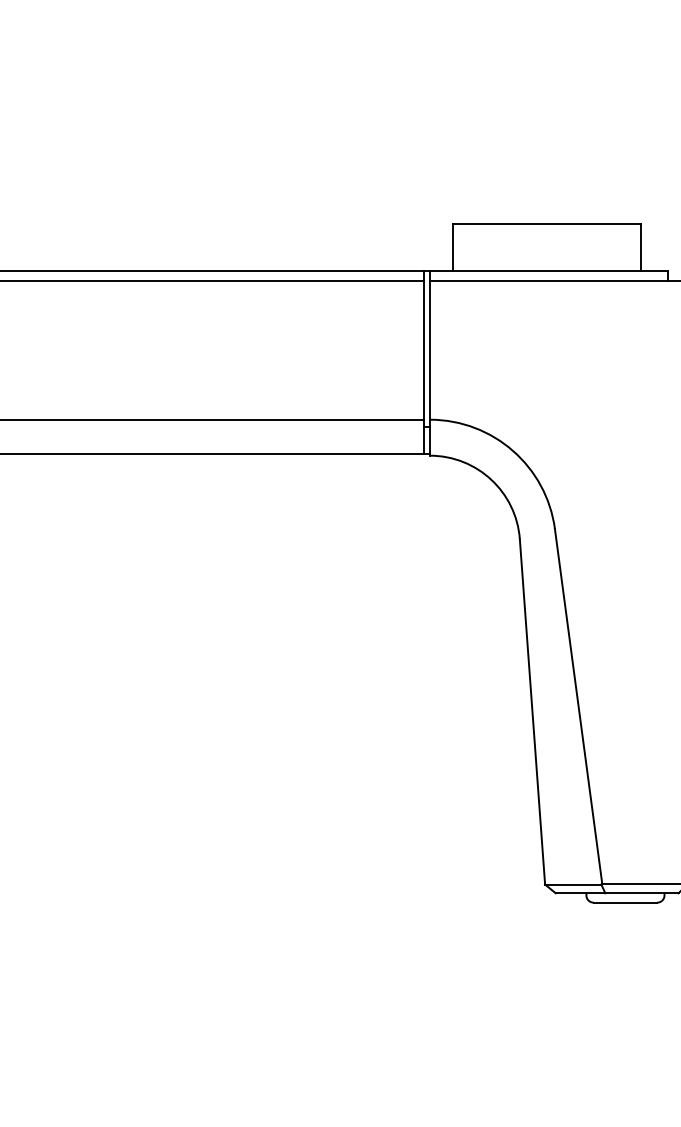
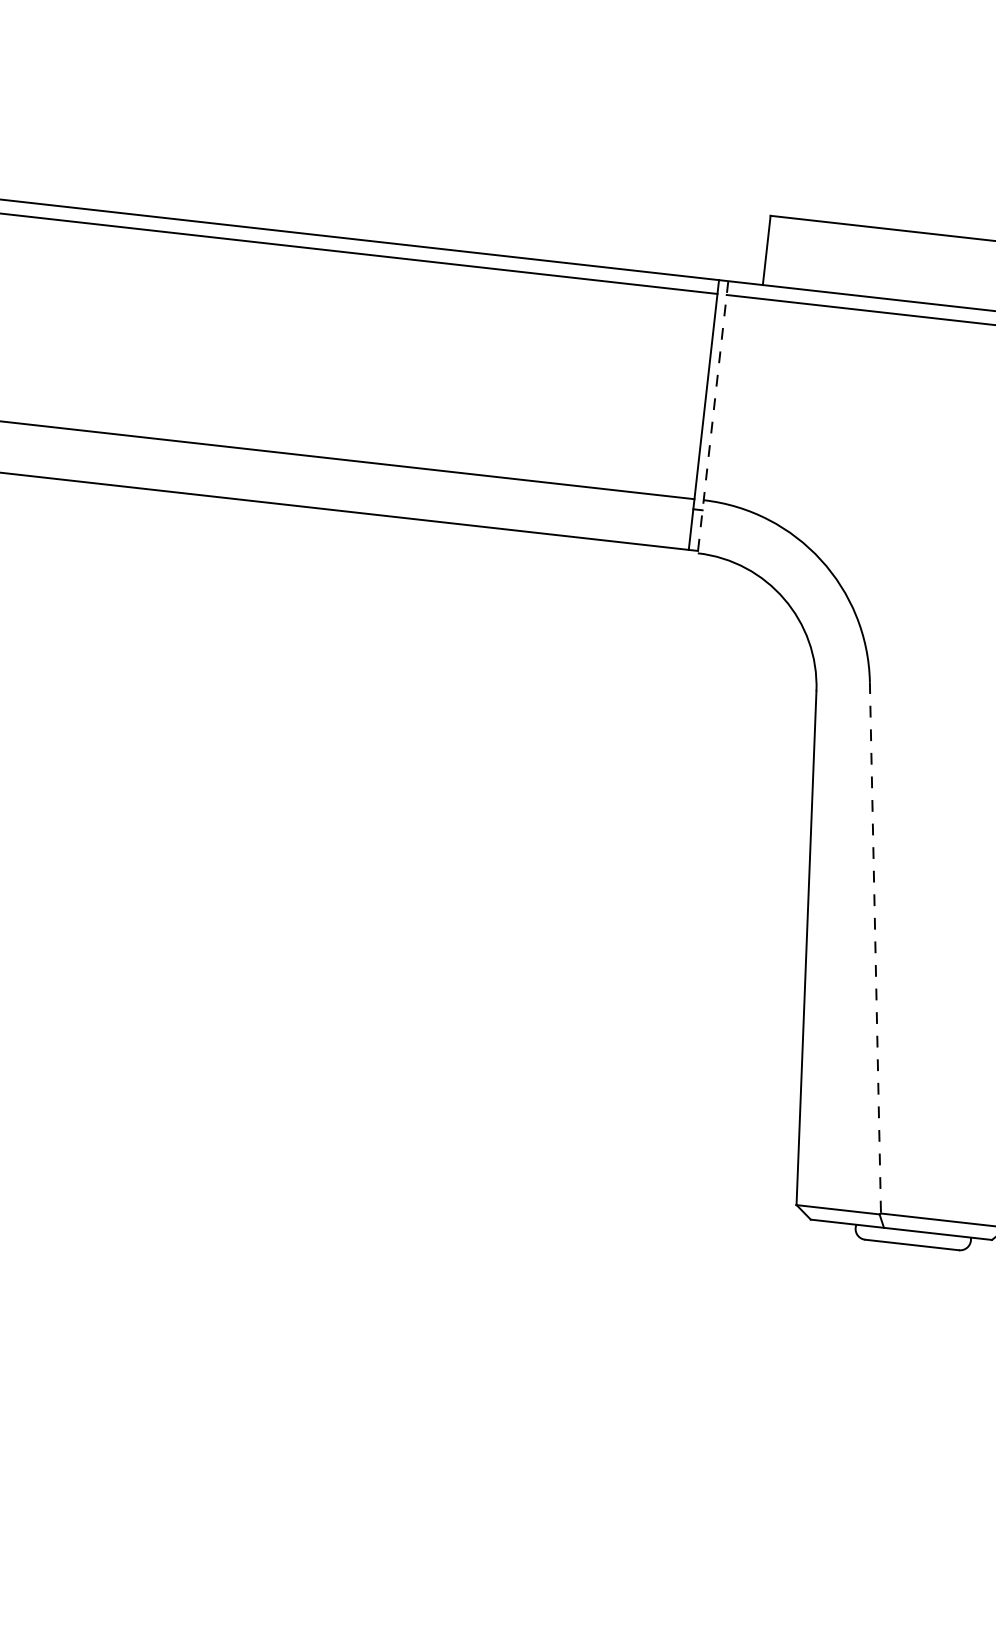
line: (430, 363) -> (713, 417), solid -> dashed
line: (578, 706) -> (875, 947), solid -> dashed

